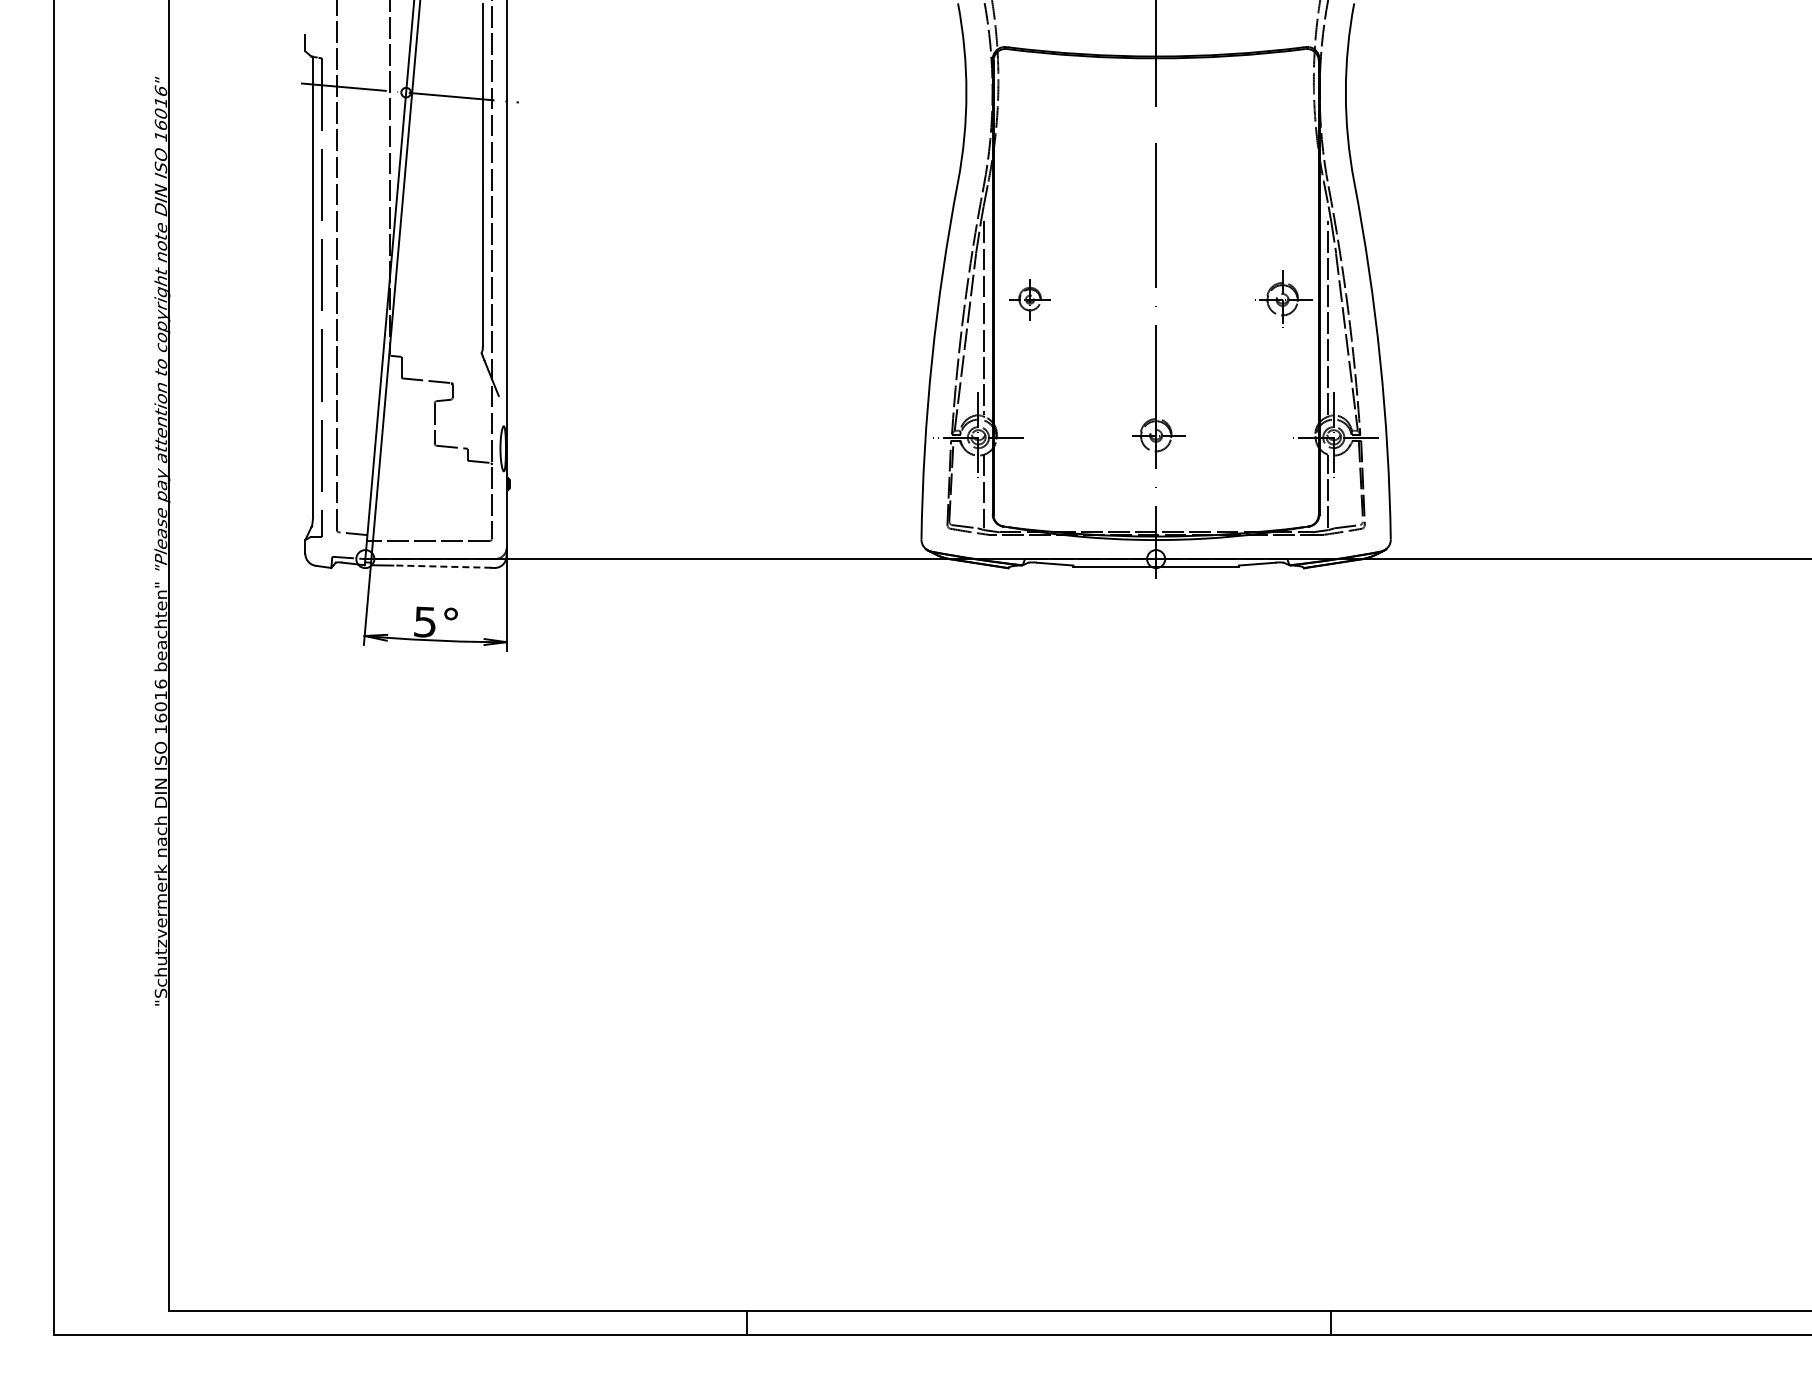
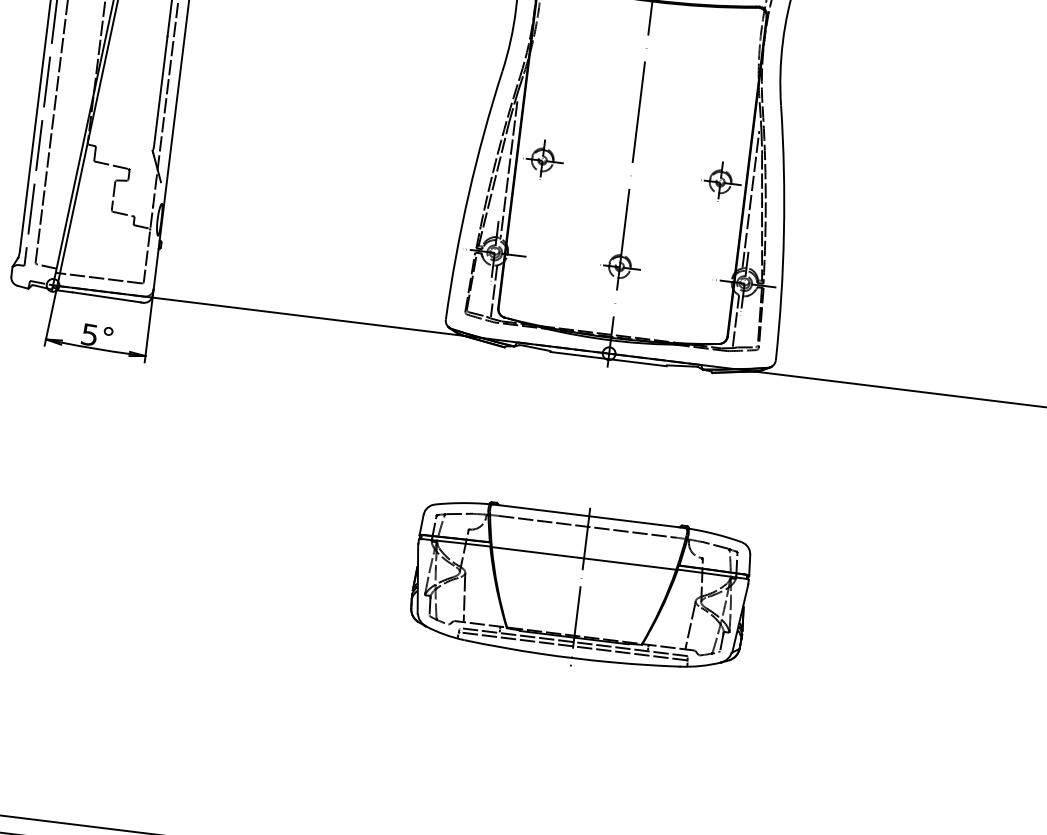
part: (1030, 298) -> (543, 159), size x1.43
line: (441, 566) -> (106, 297), dashed -> solid
part: (1155, 890) -> (580, 586), added

